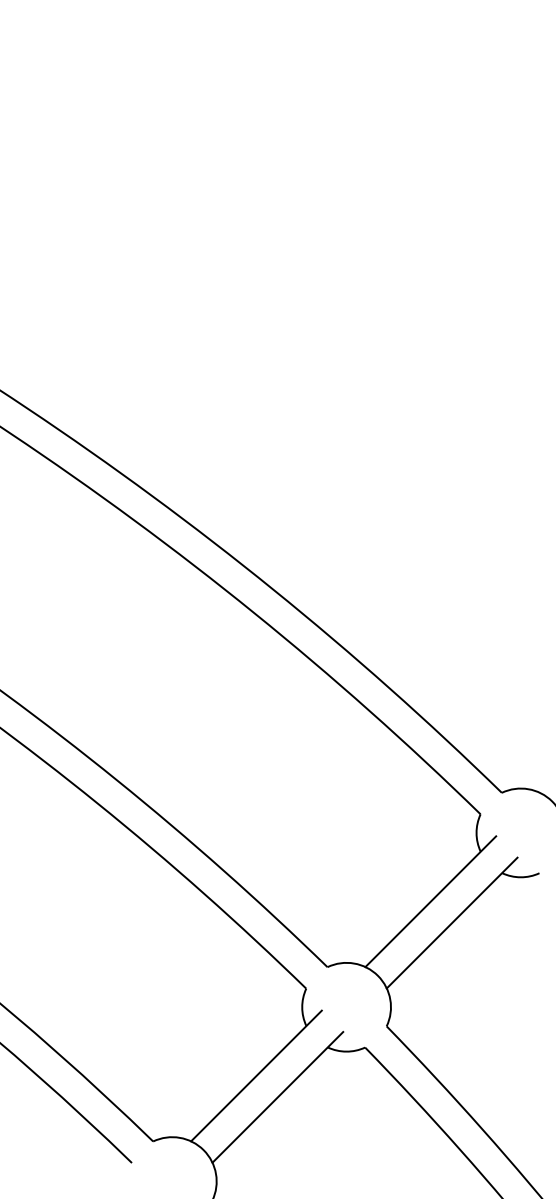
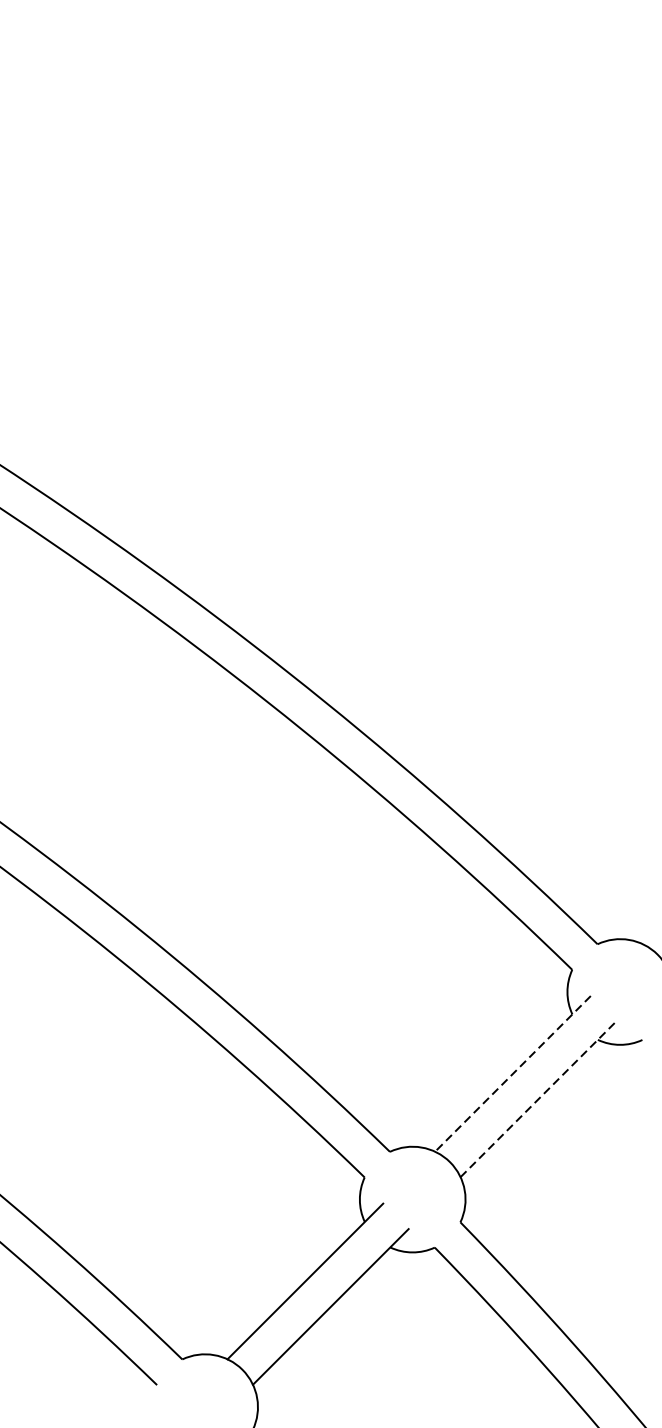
line: (430, 902) -> (512, 1074), solid -> dashed
line: (452, 922) -> (538, 1098), solid -> dashed

